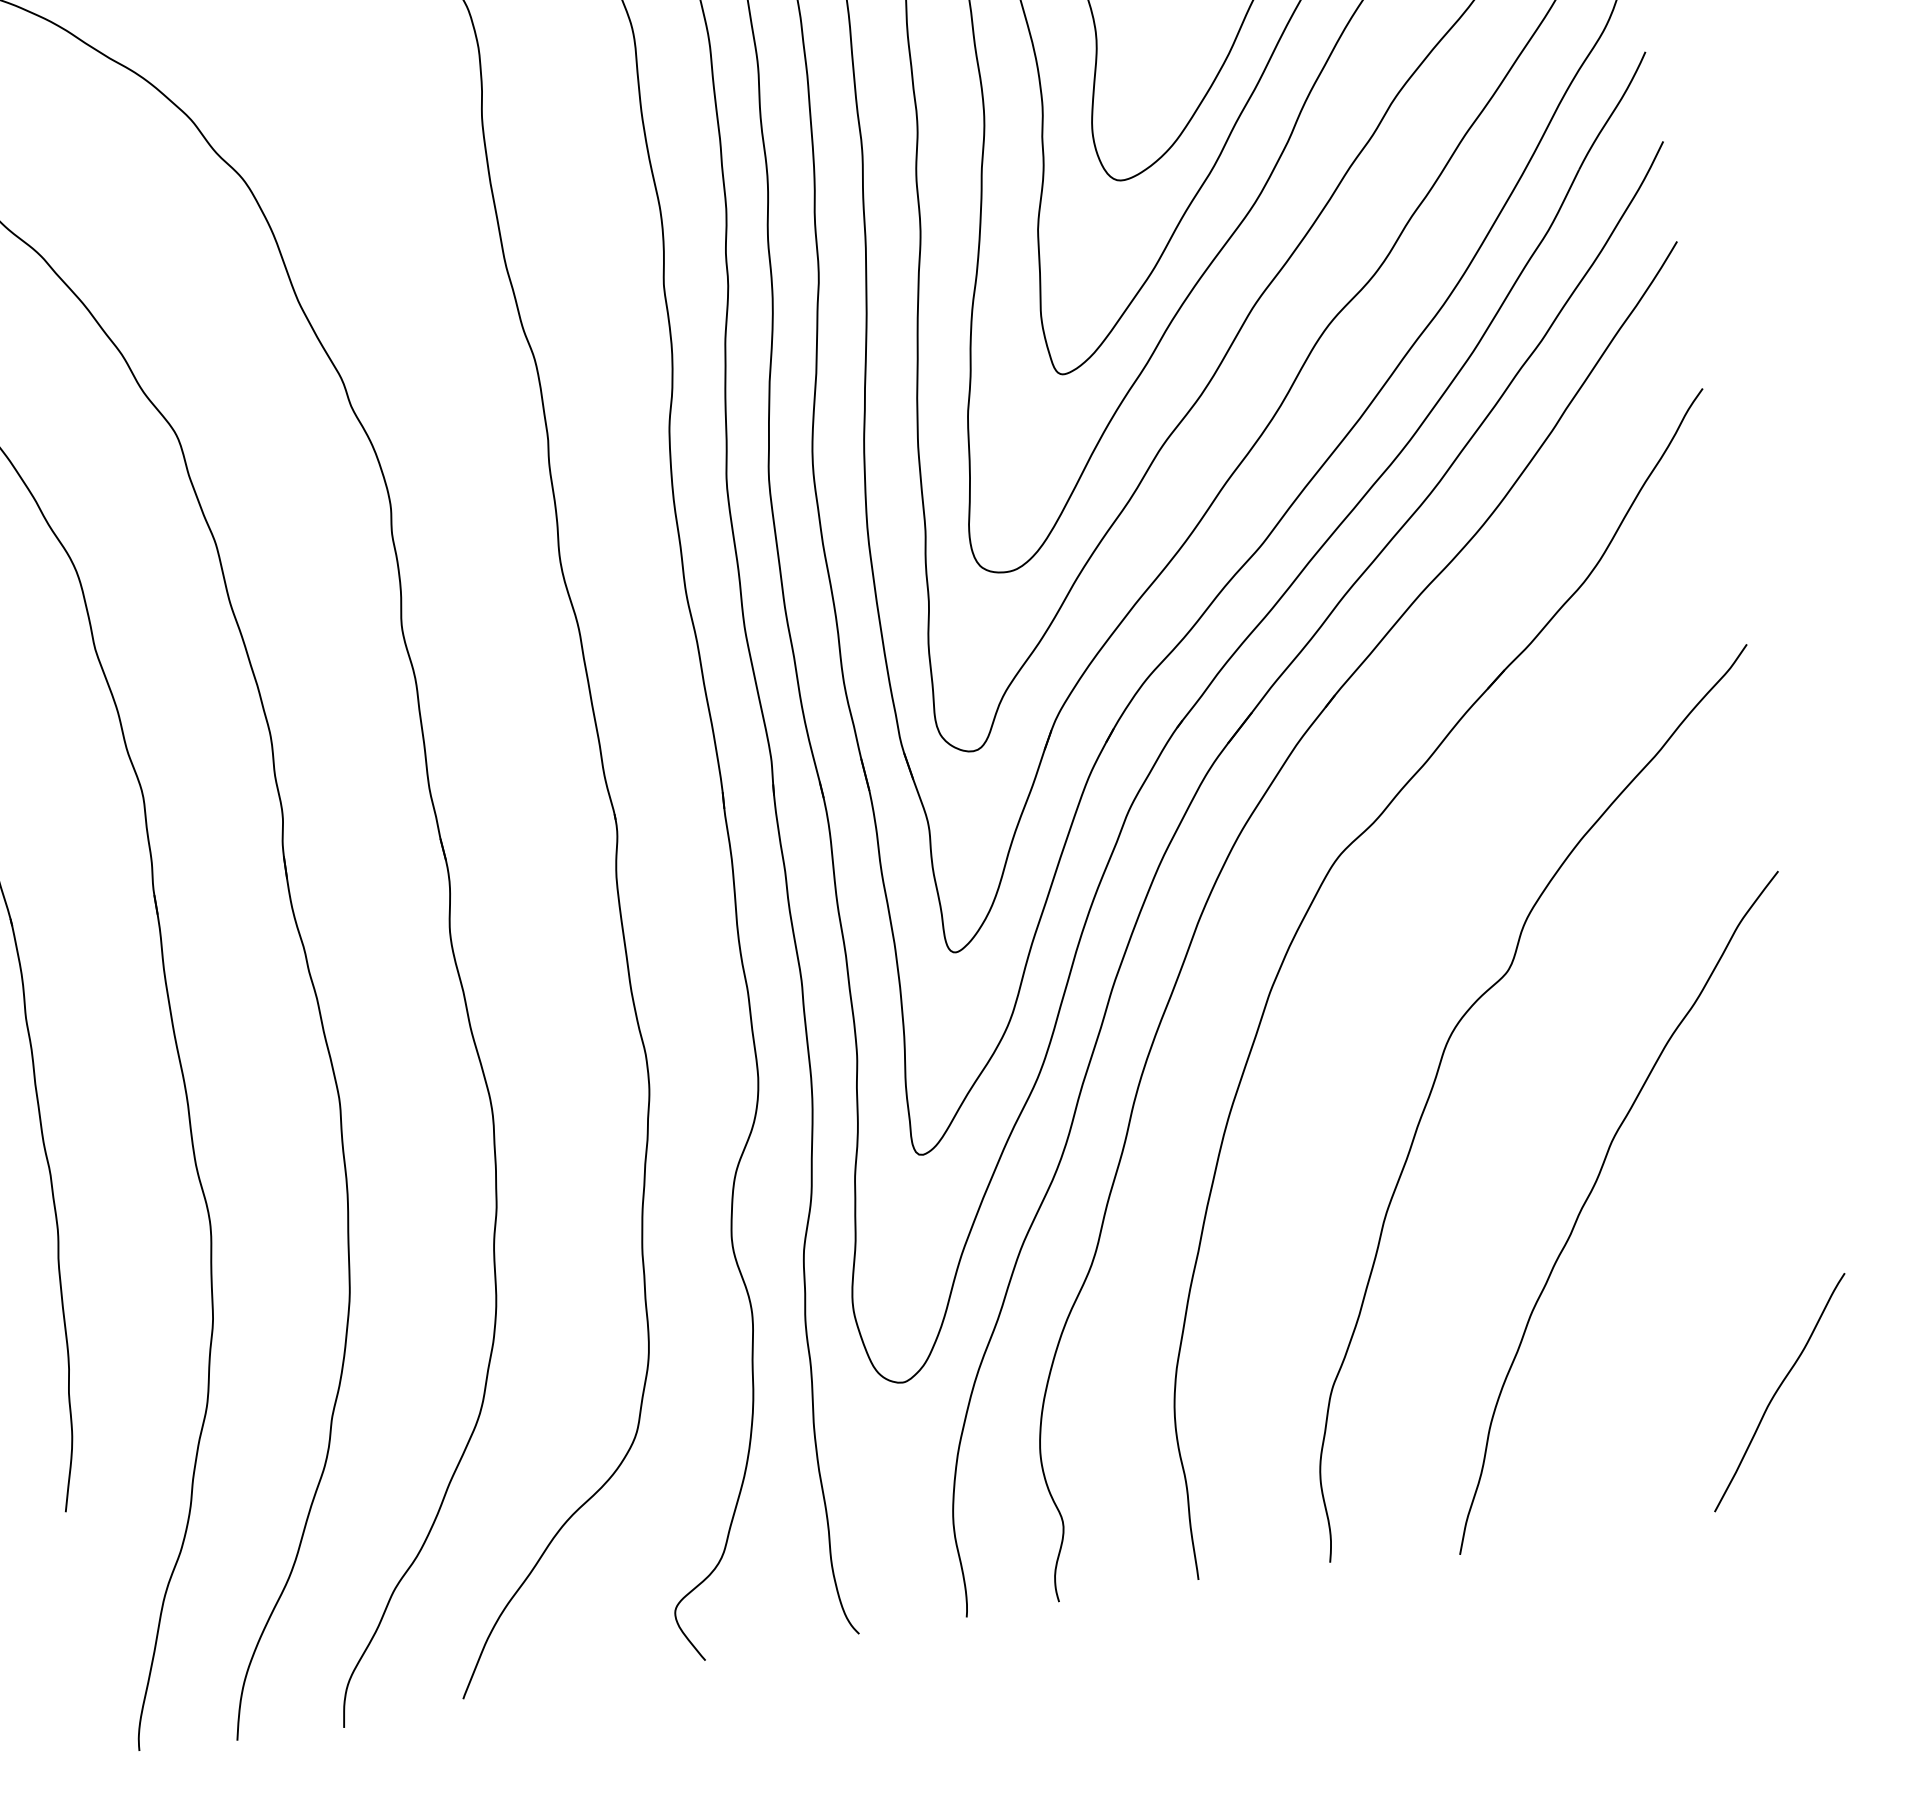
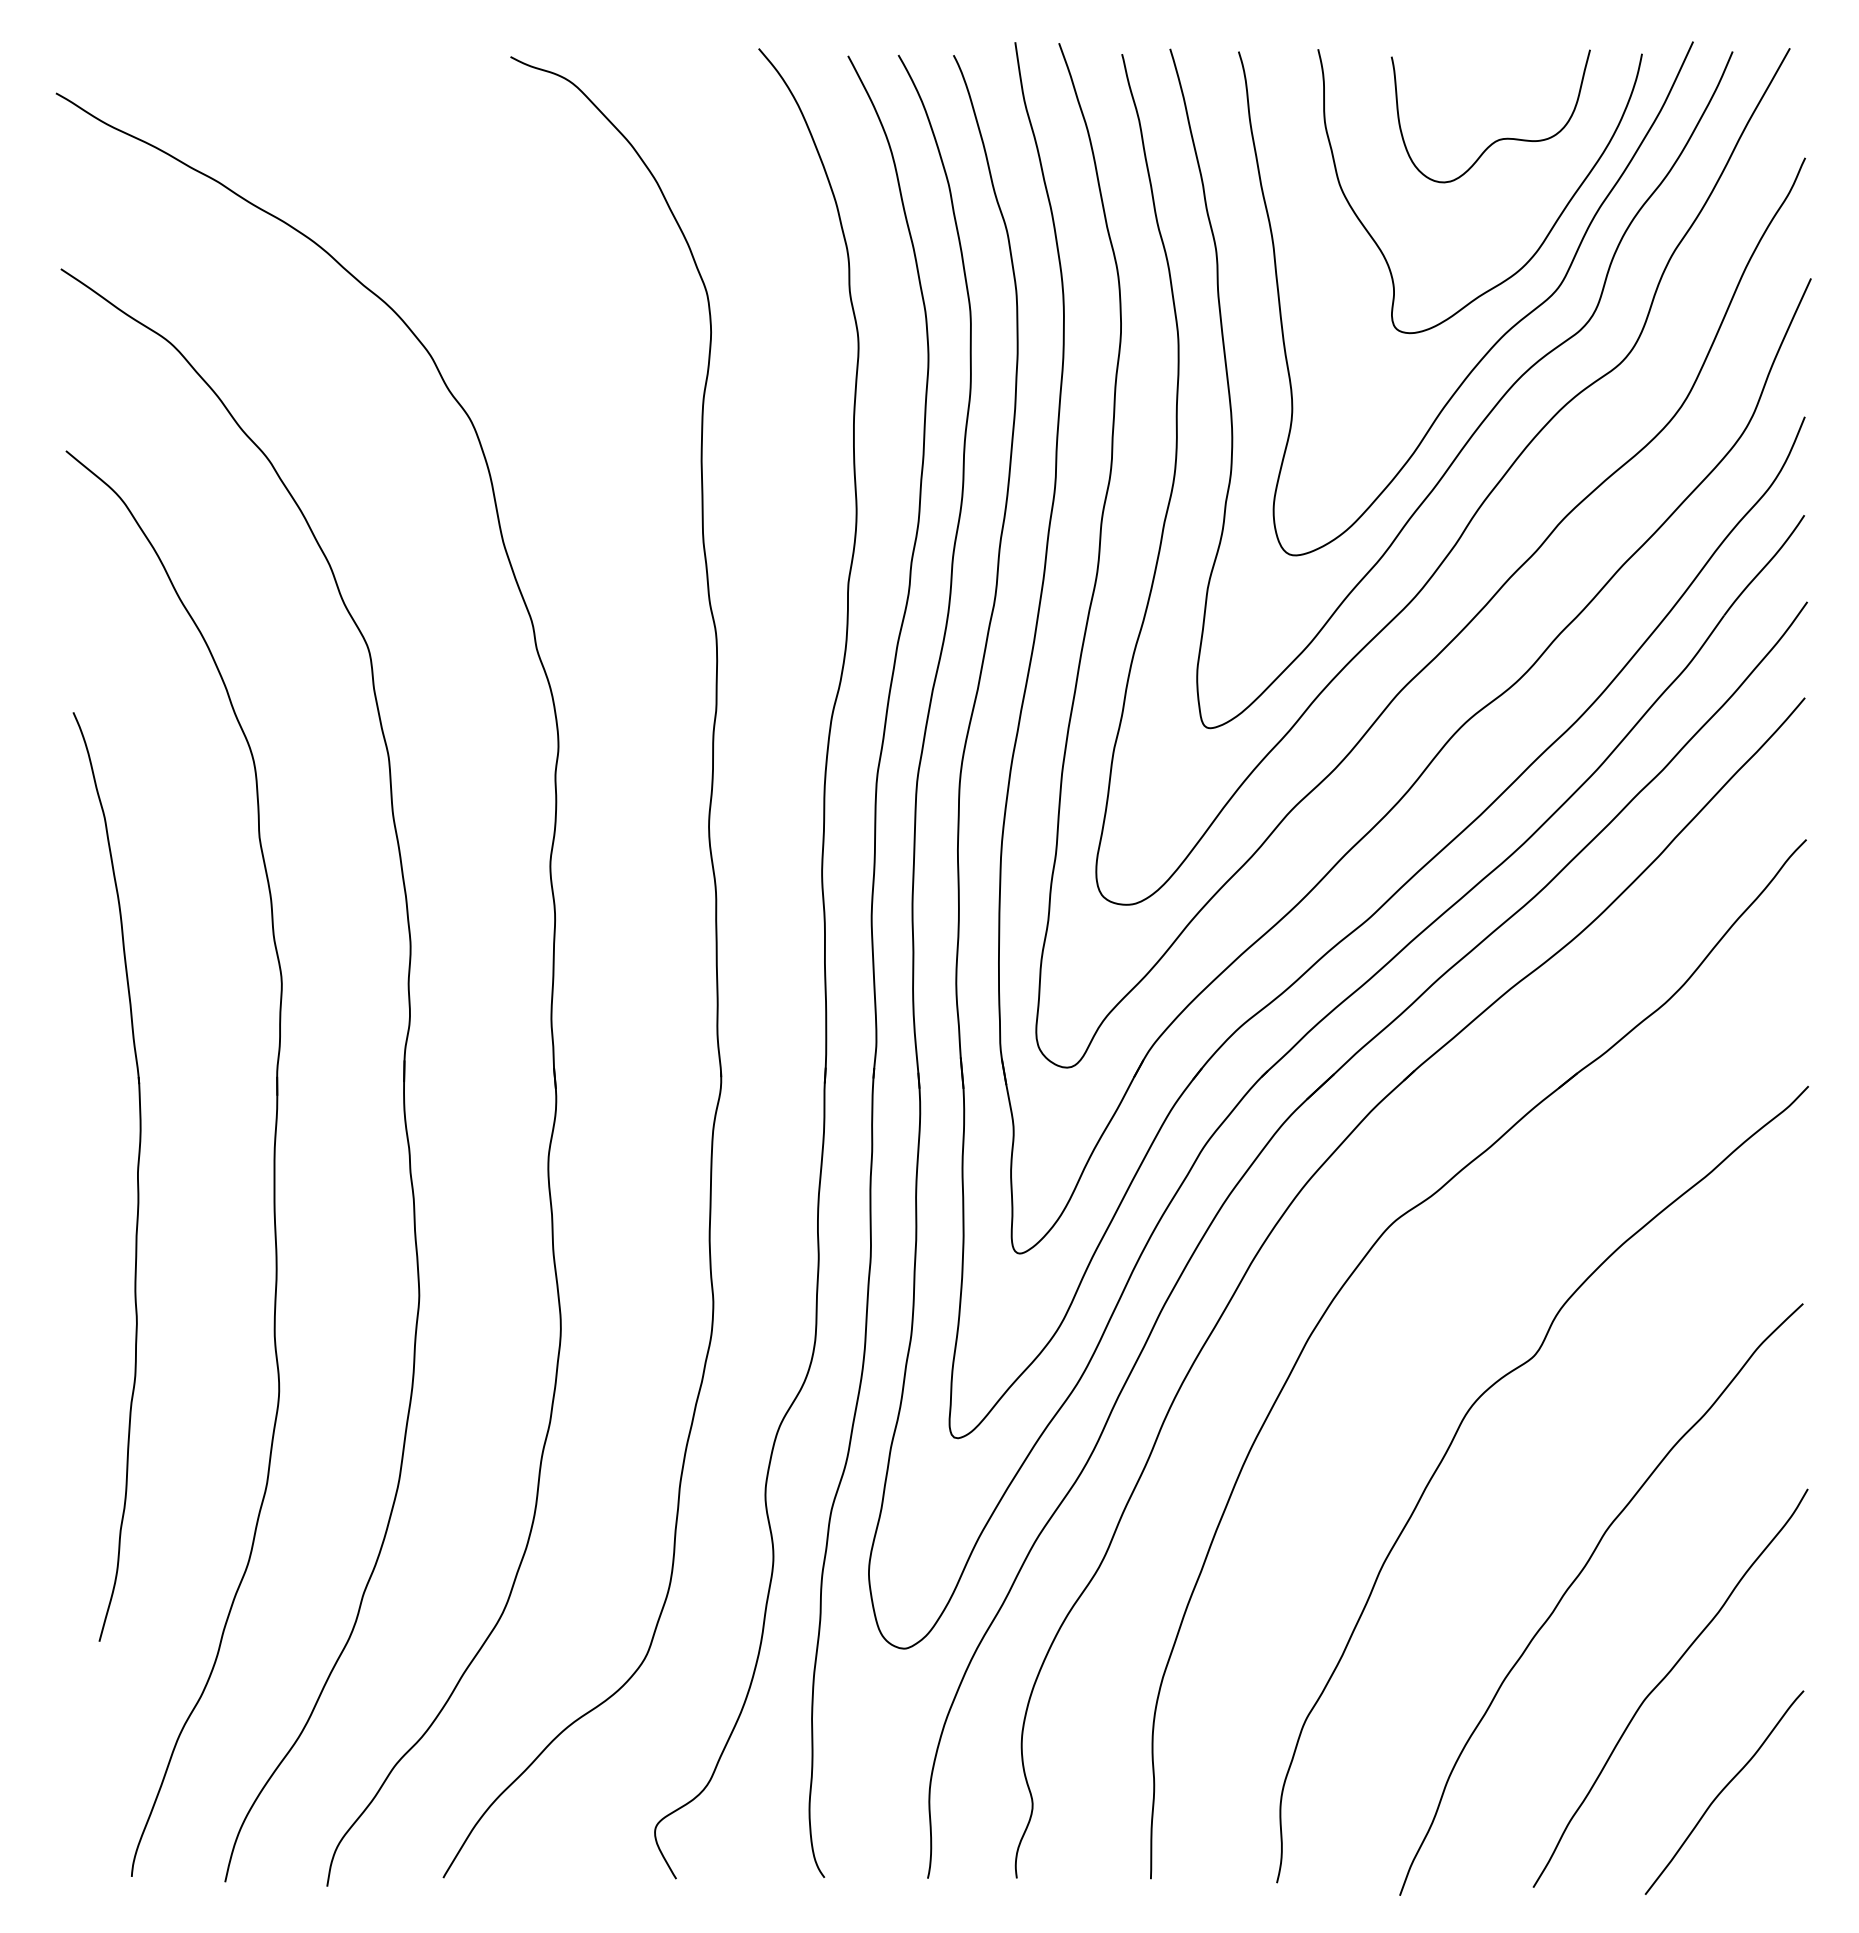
curve: (1697, 1286) -> (1663, 1680), added

